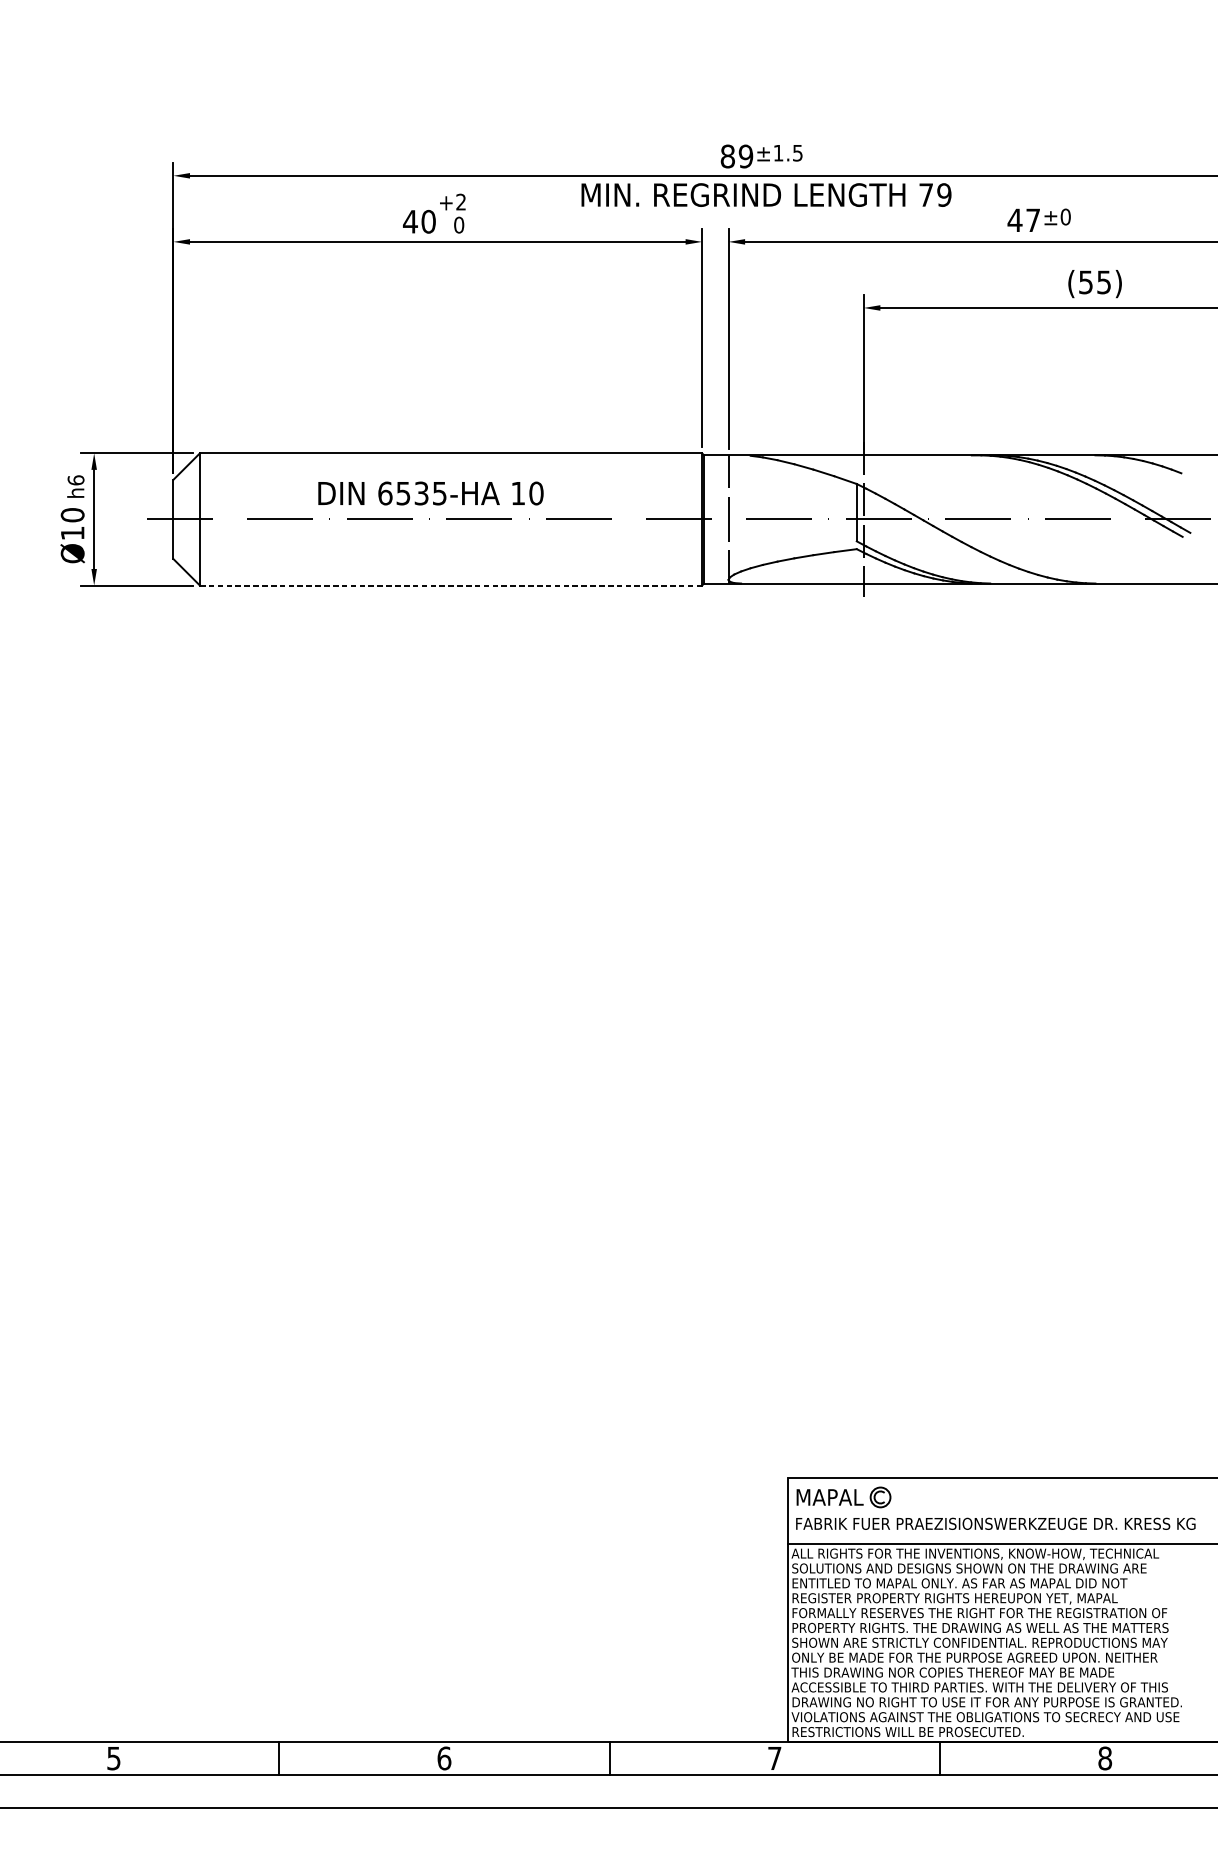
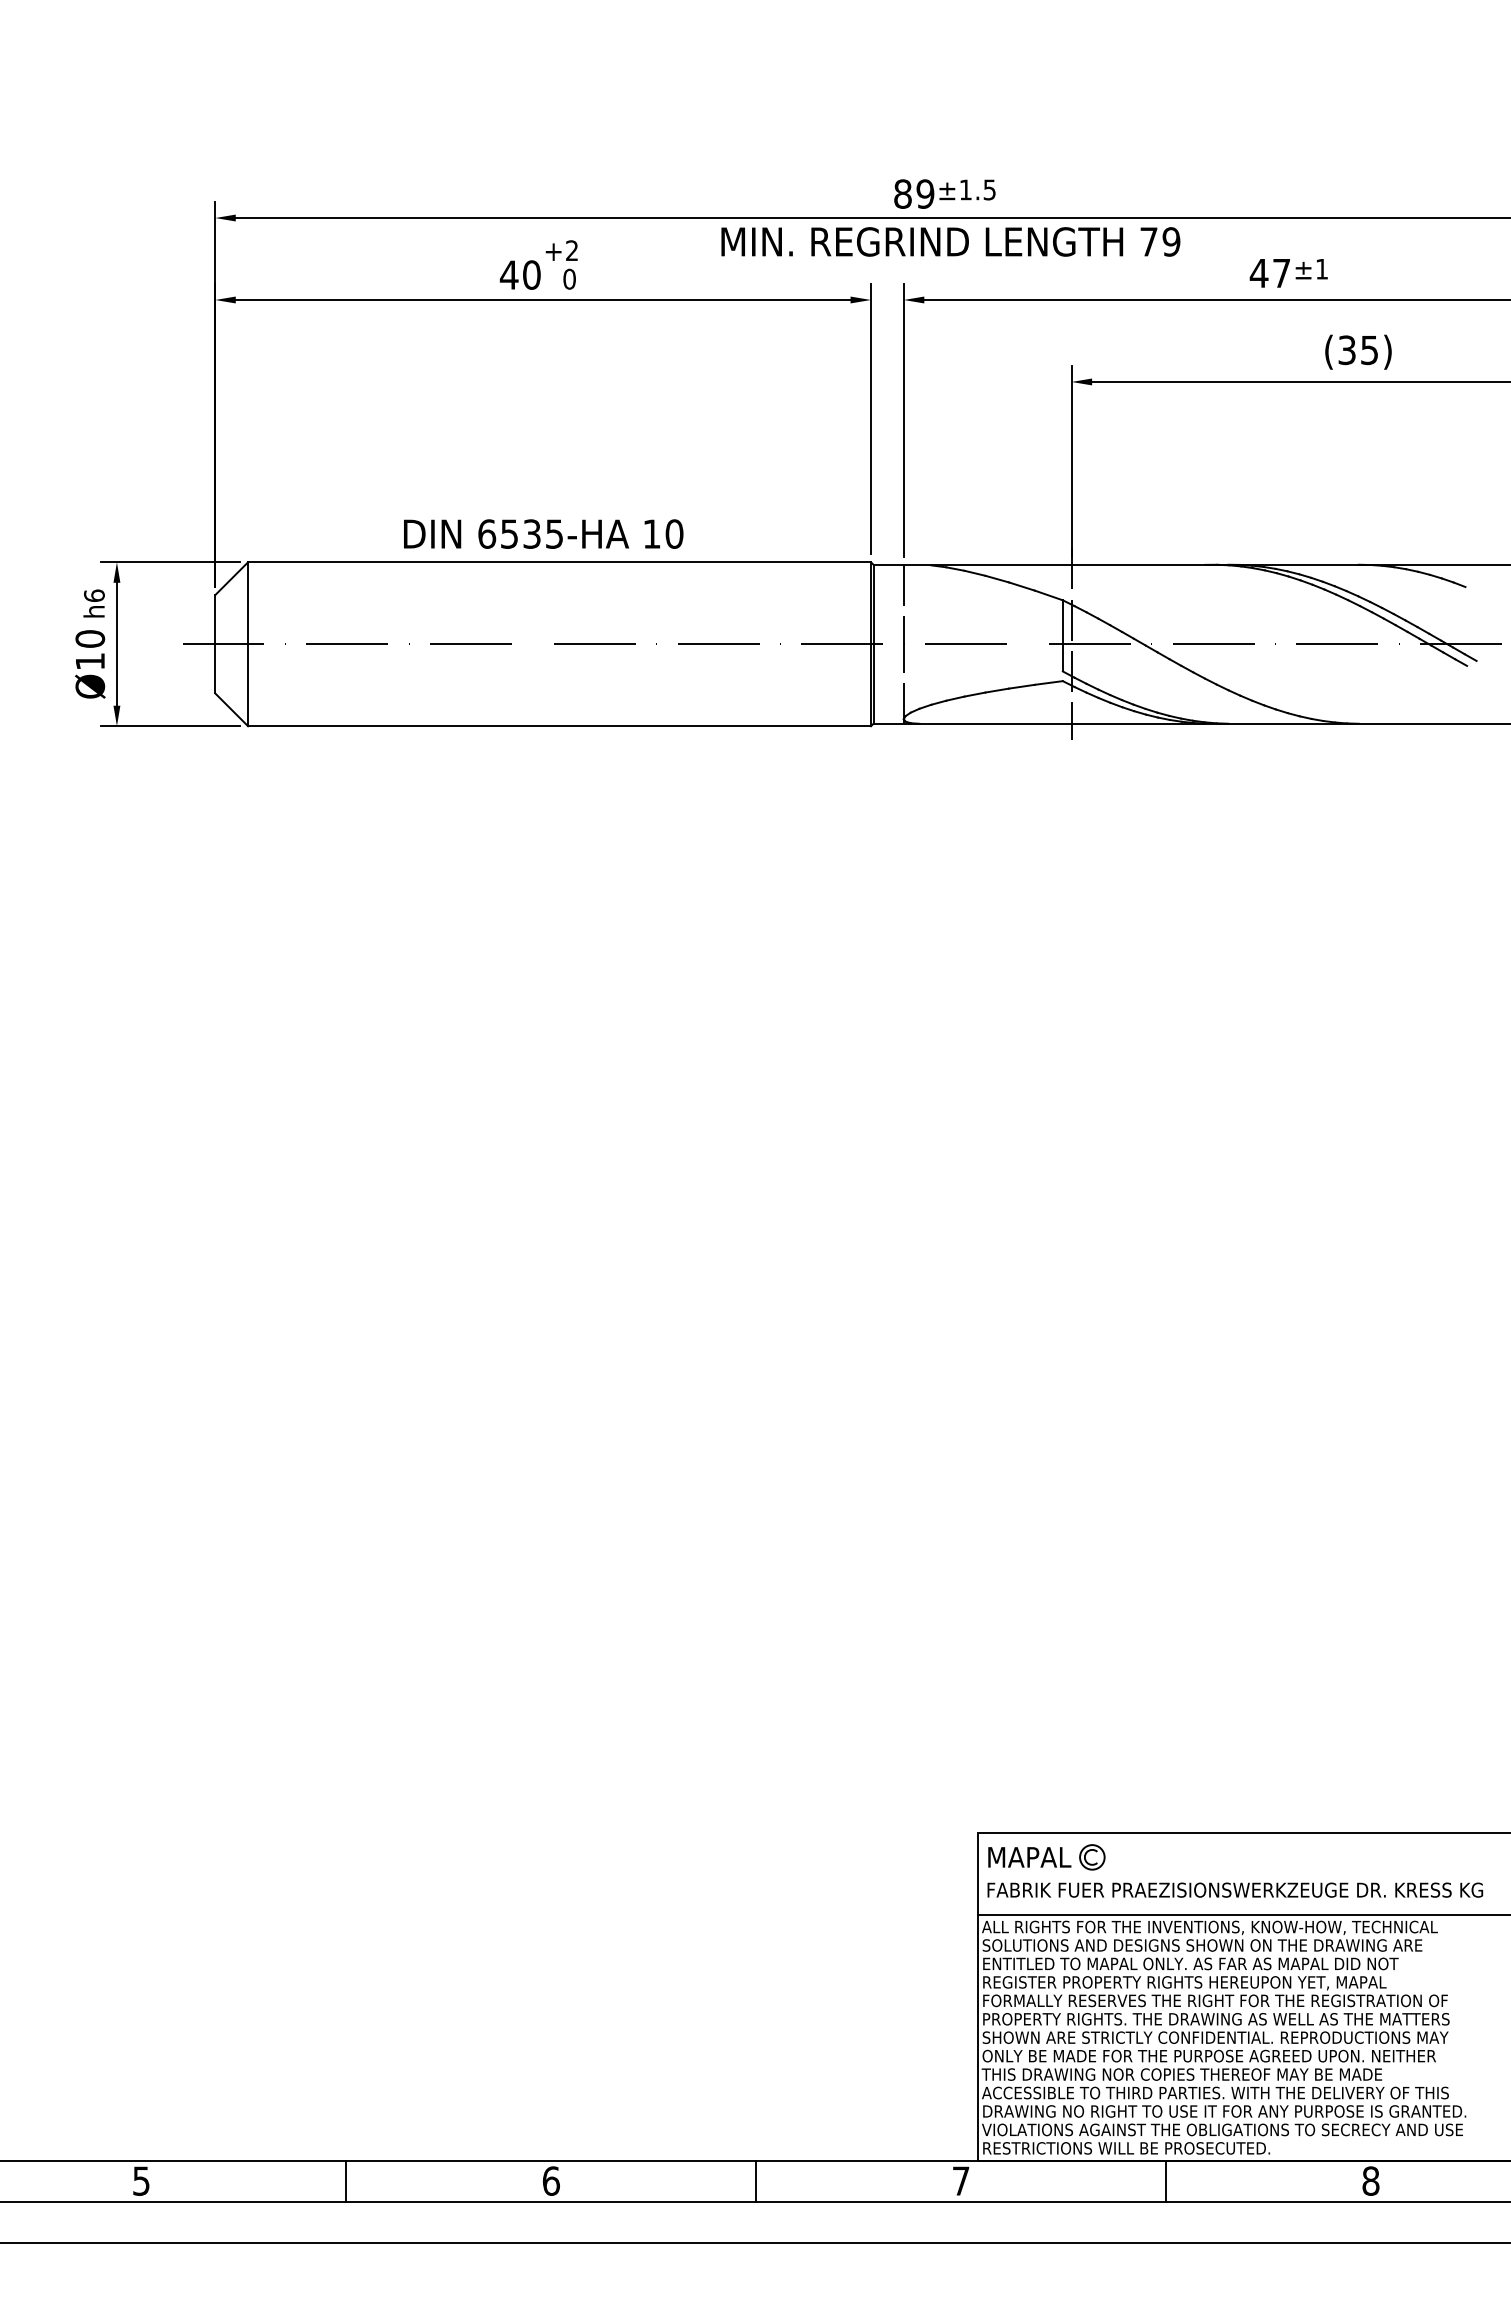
text: (1065, 216) -> (1321, 268), ±0 -> ±1
text: (1086, 281) -> (1347, 349), (55) -> (35)
text: (430, 493) -> (543, 533), moved
line: (451, 585) -> (560, 726), dashed -> solid

